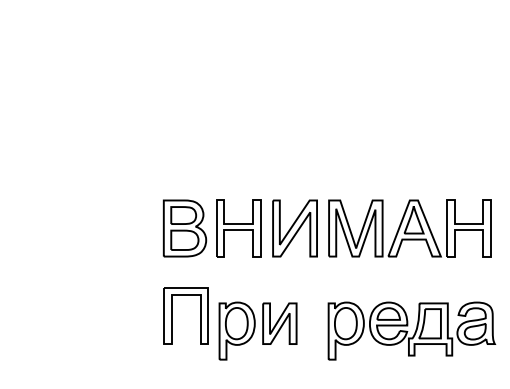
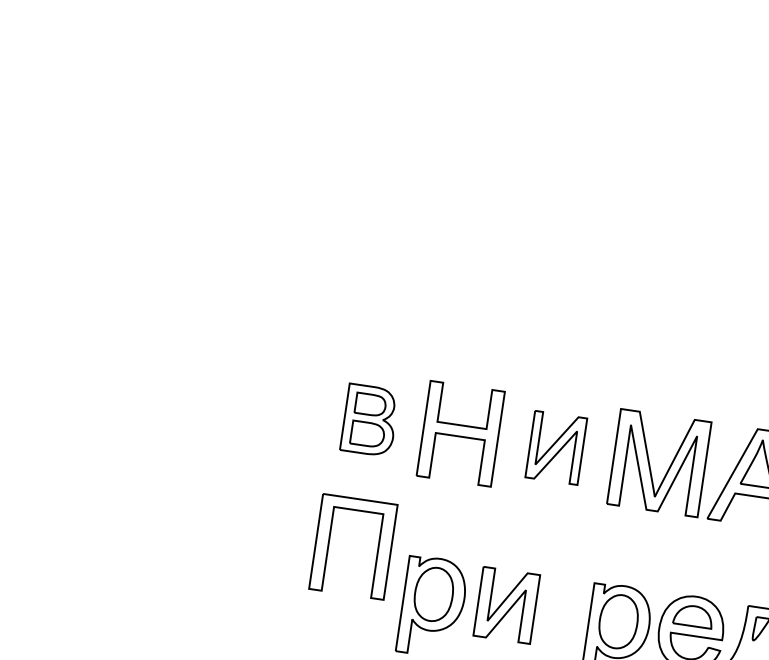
part: (184, 228) -> (369, 420), size x0.7
part: (294, 228) -> (555, 447), size x0.7
part: (172, 315) -> (330, 542), moved

